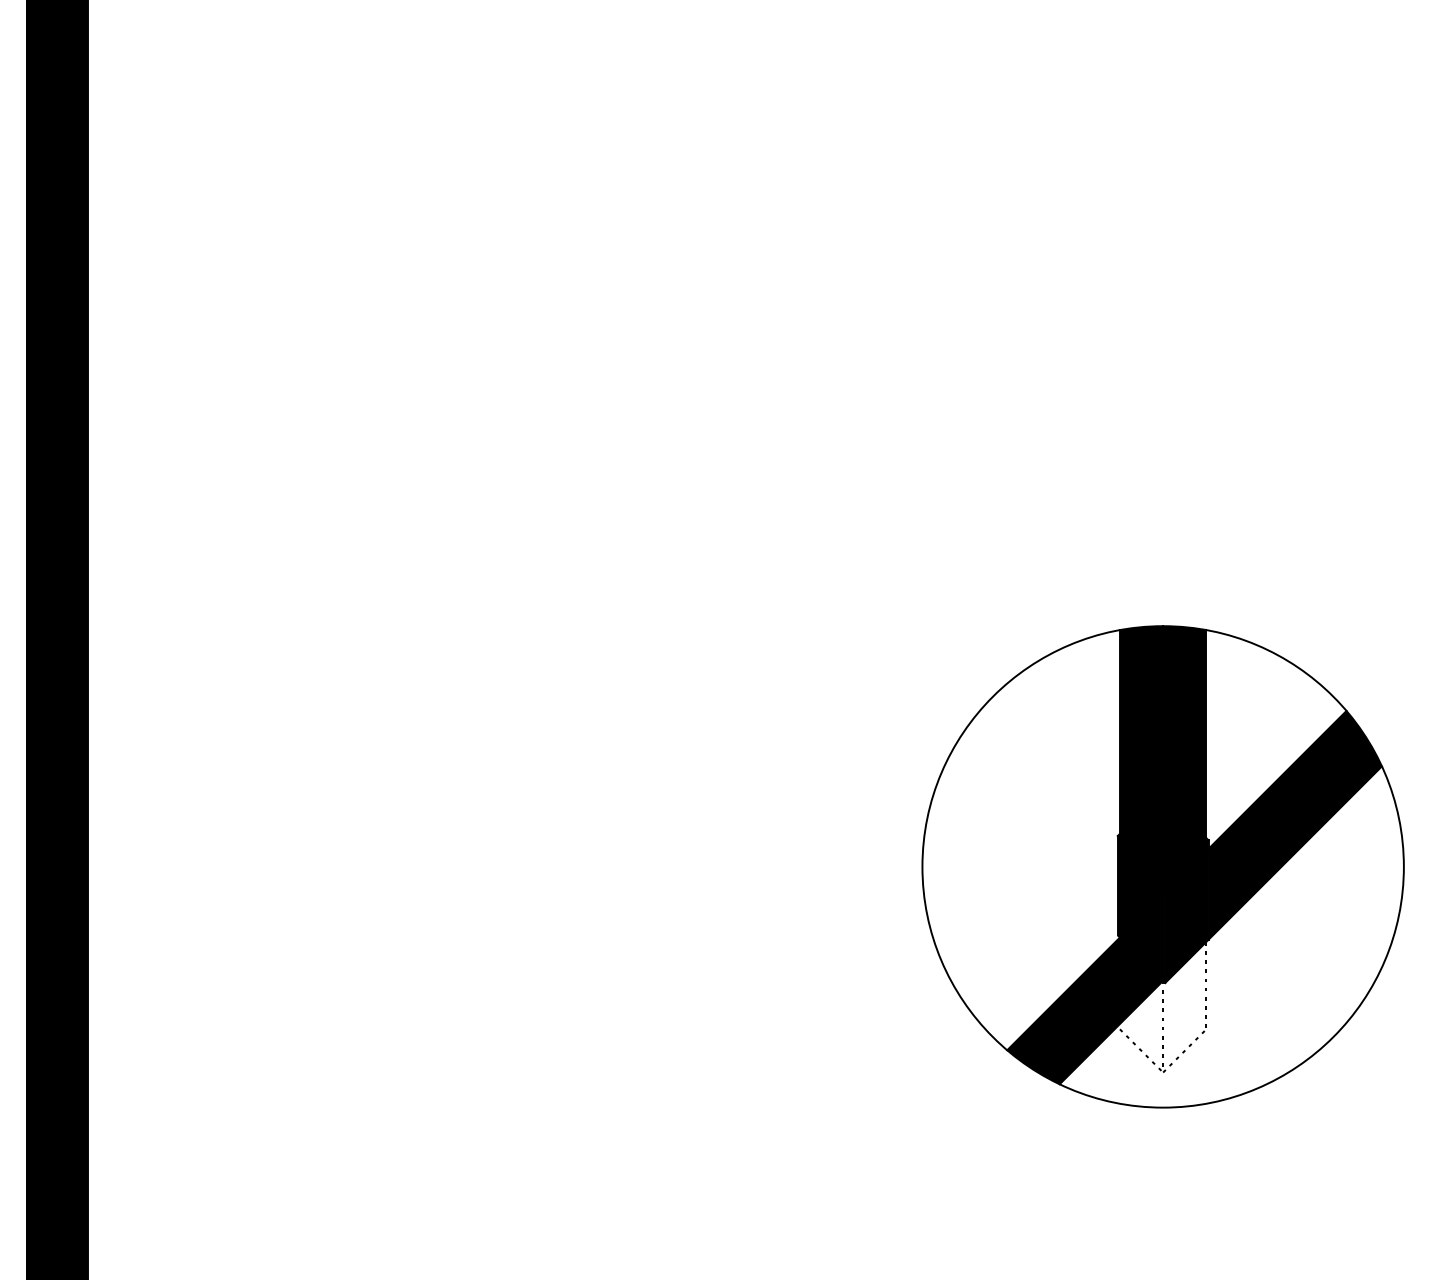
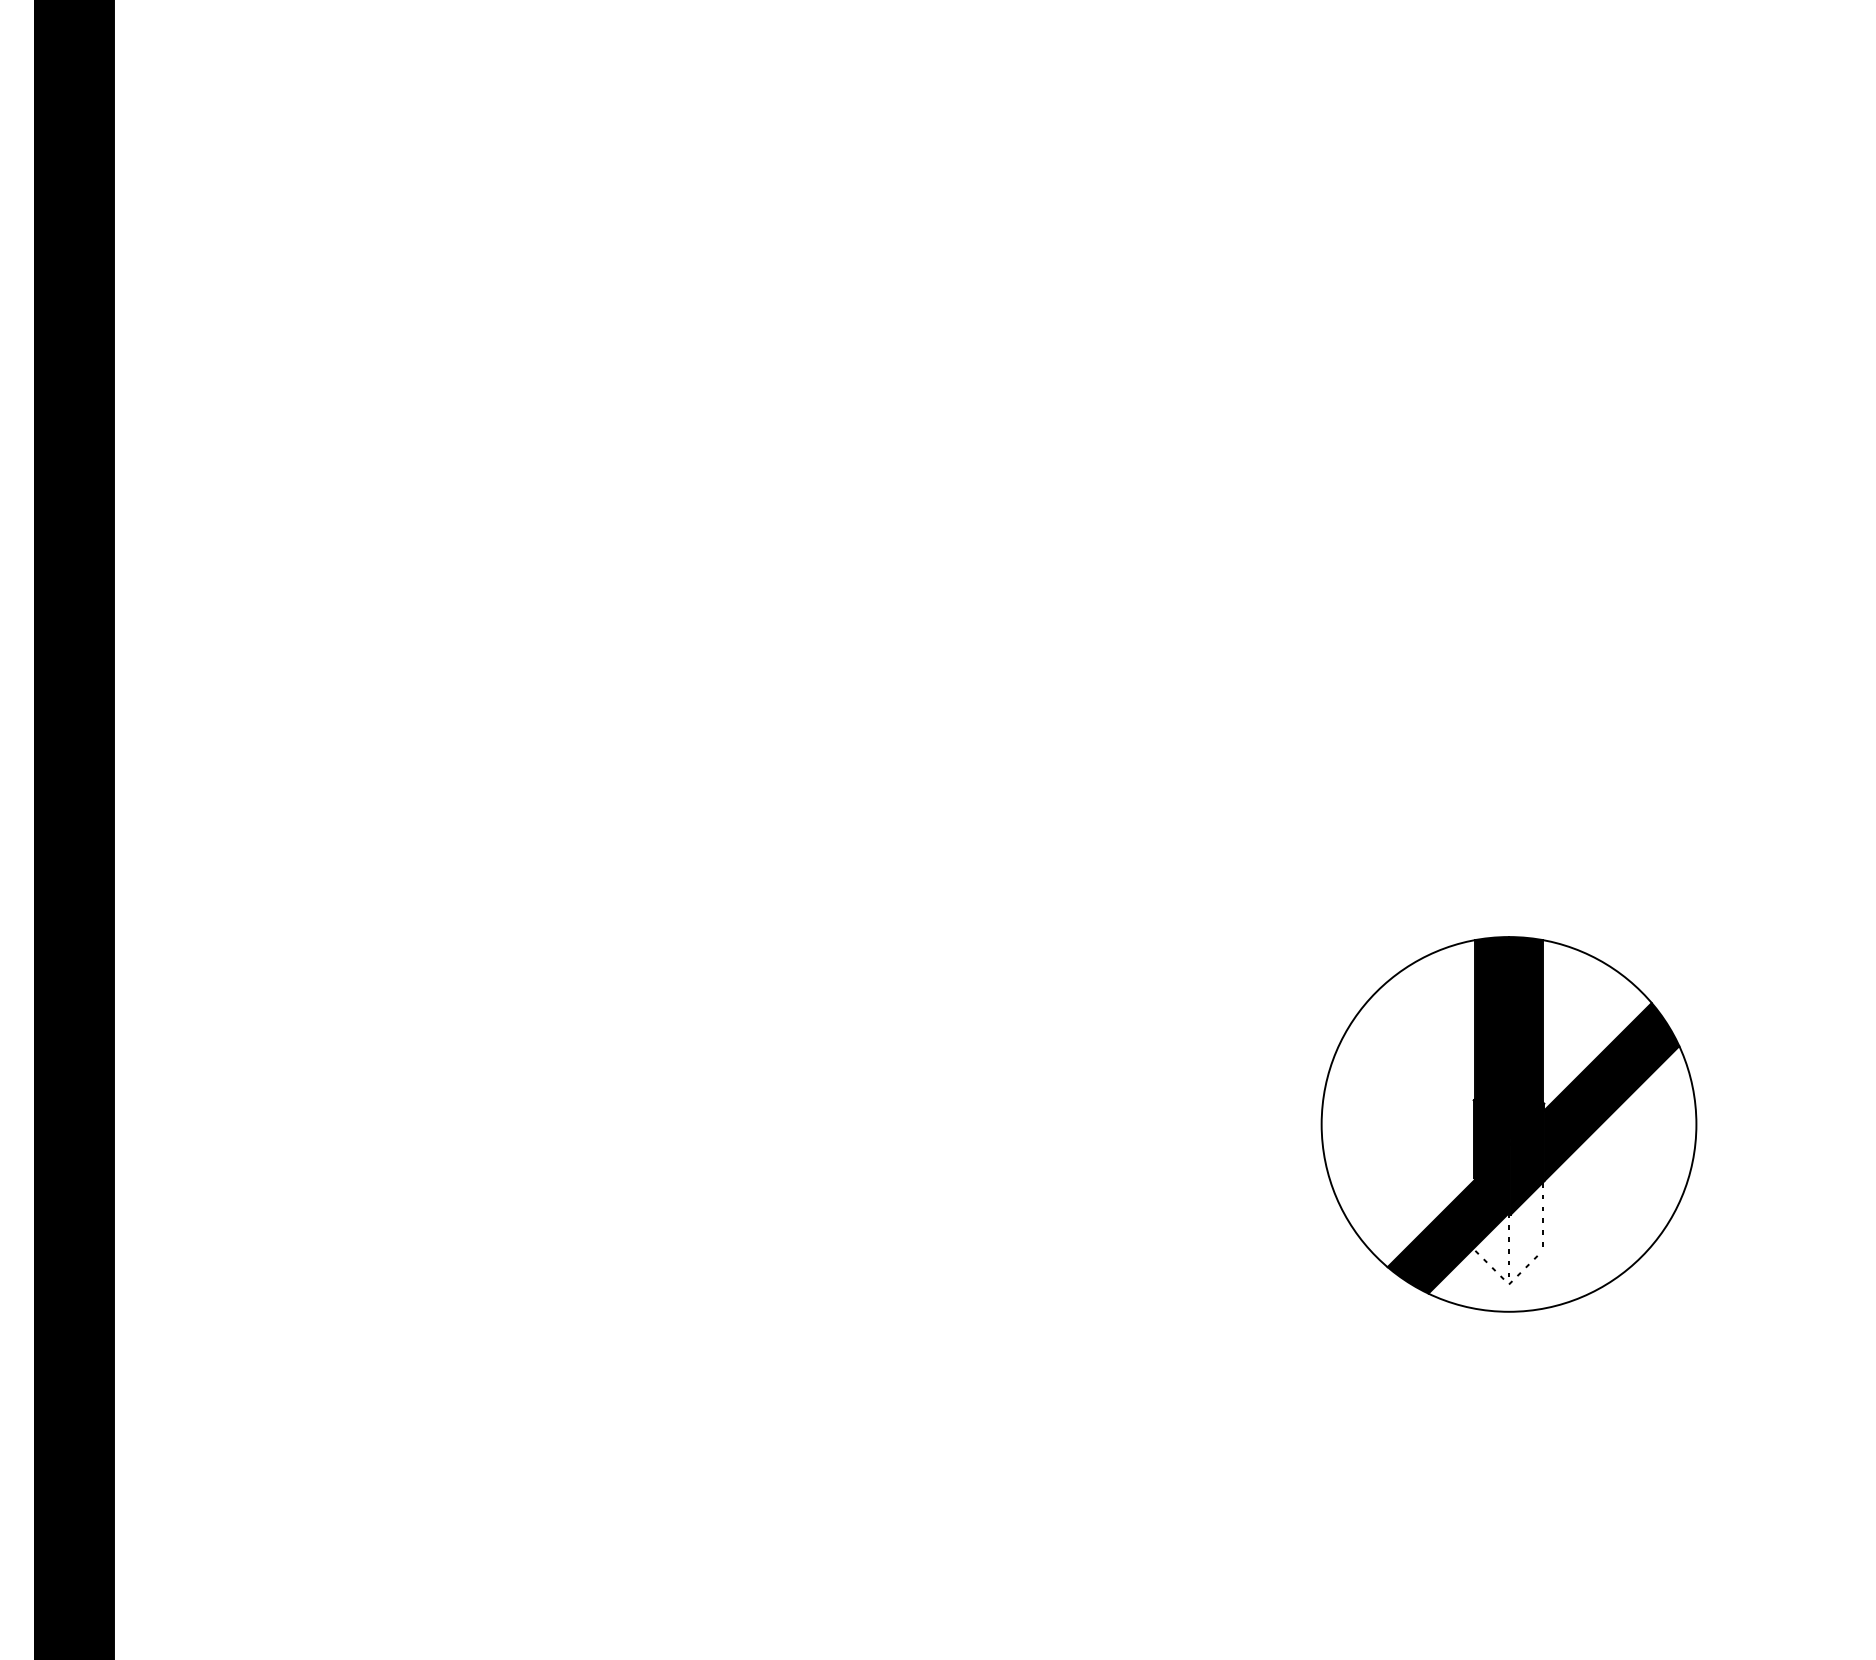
part: (1162, 867) -> (1508, 1124), size x0.6

